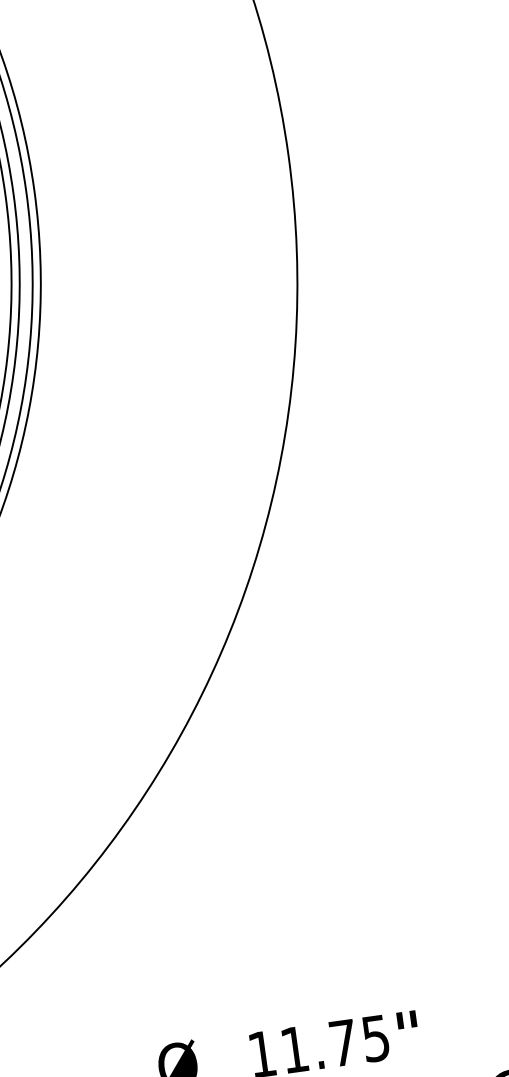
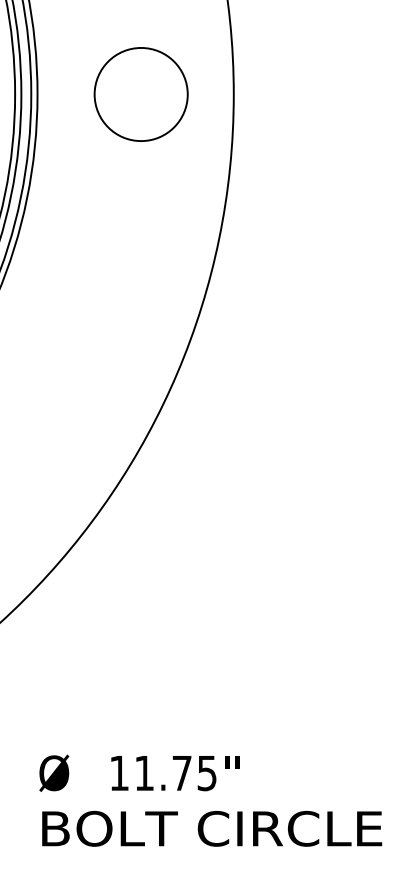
circle: (167, 171) -> (140, 94), added

